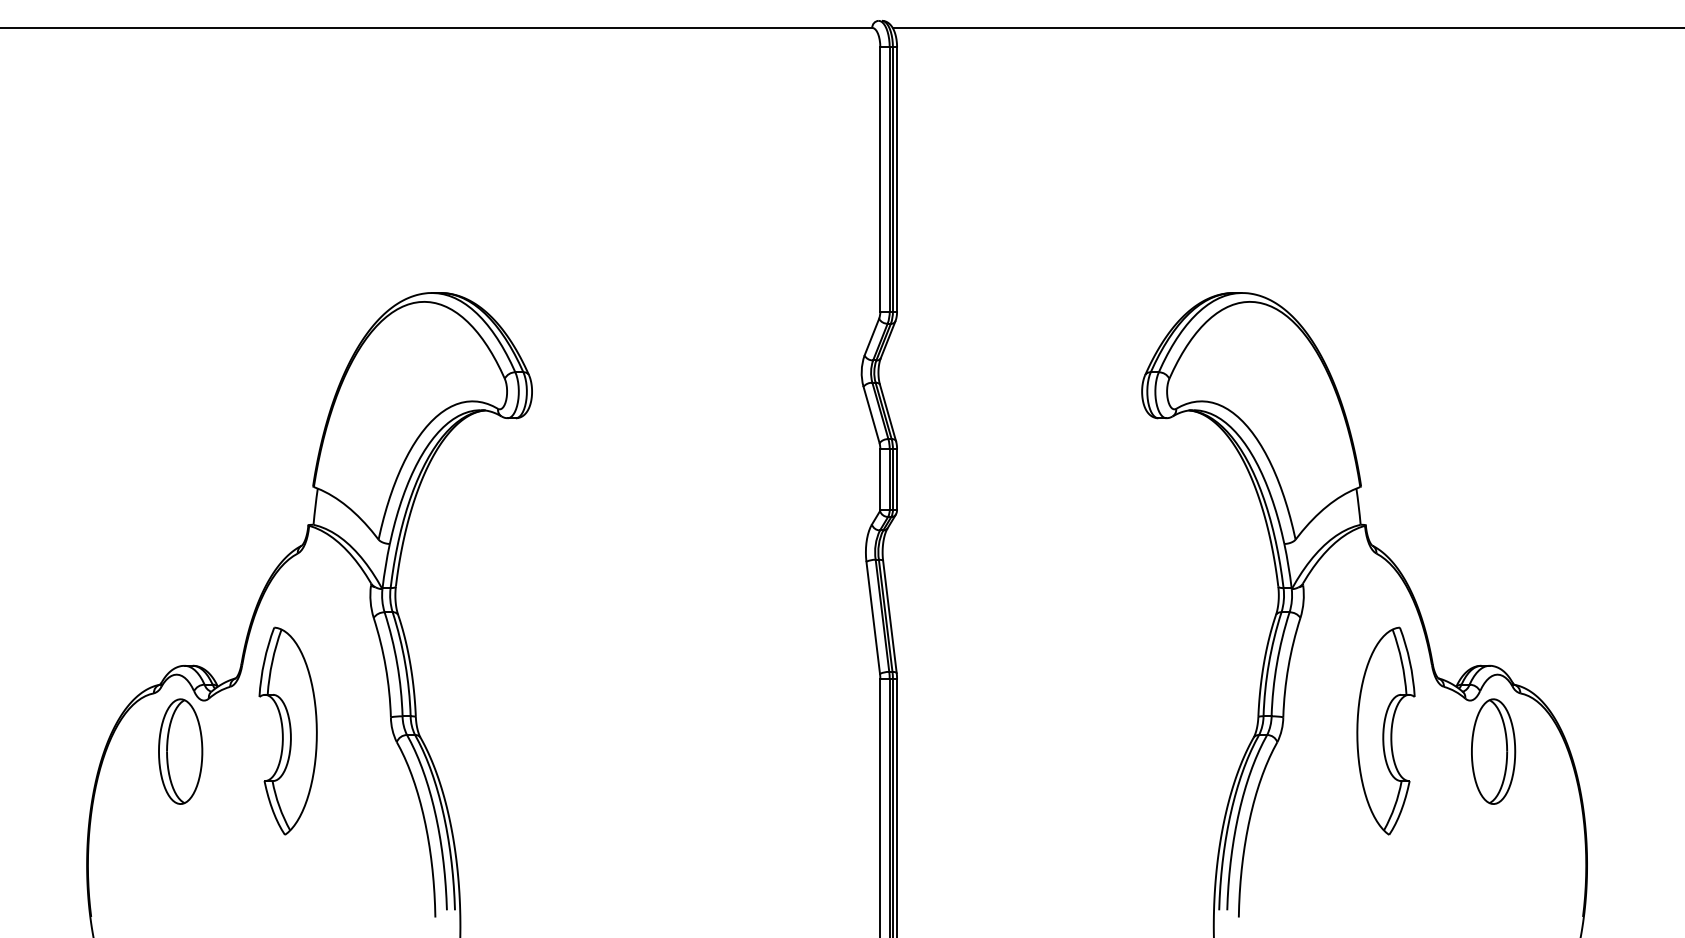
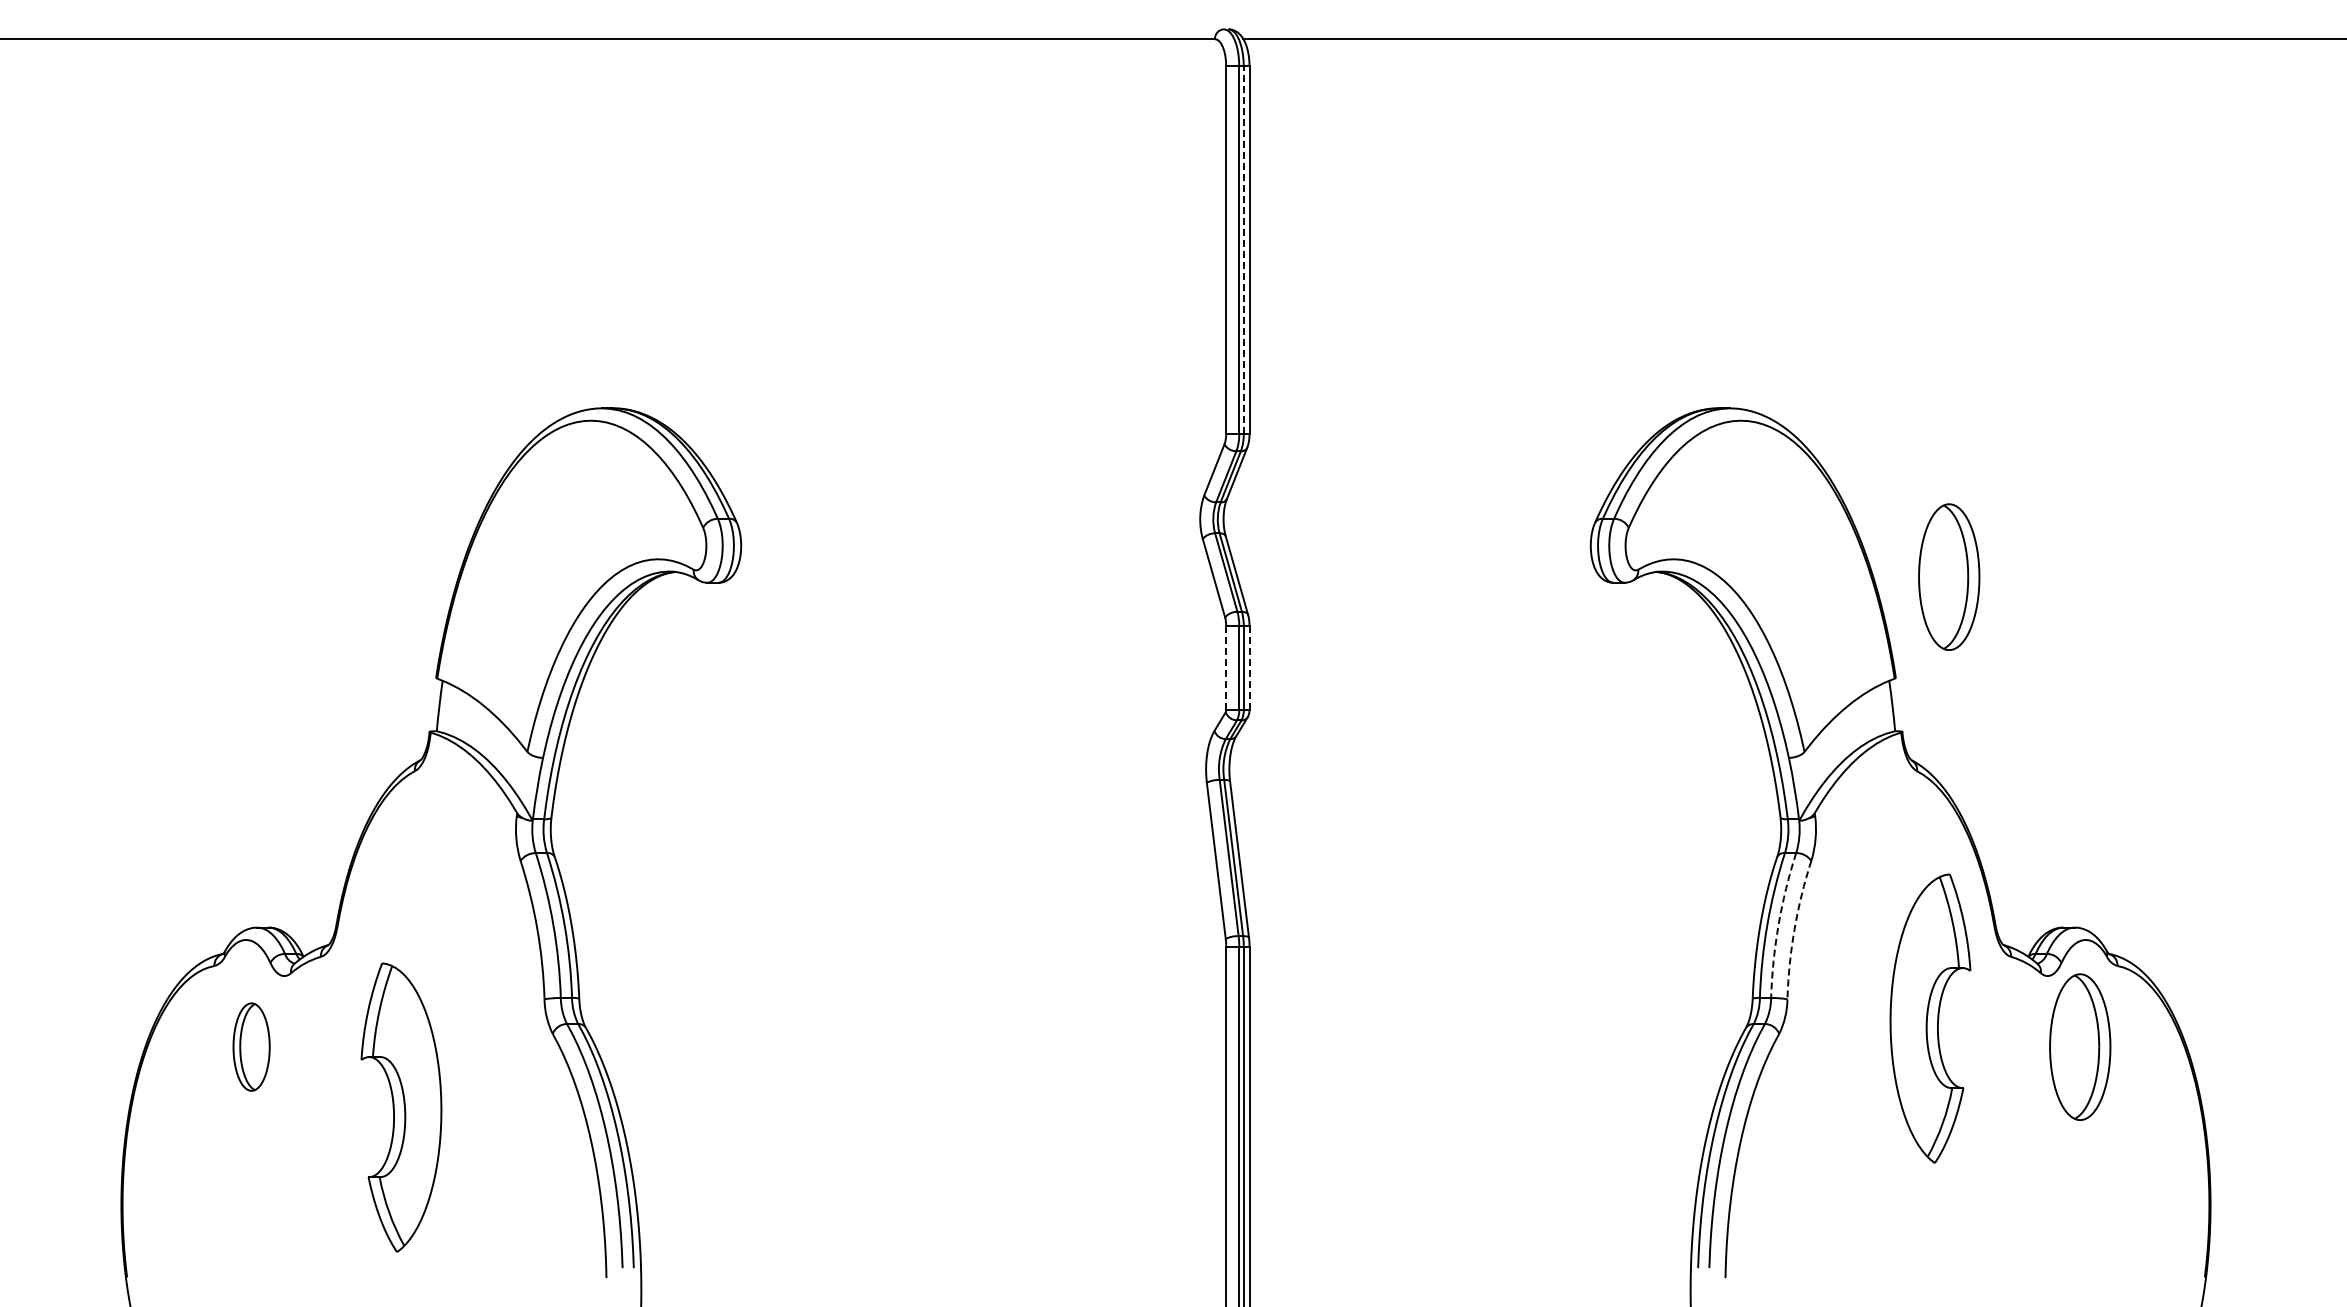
line: (892, 179) -> (1243, 250), solid -> dashed
part: (1399, 413) -> (1949, 576), added
line: (880, 479) -> (1226, 667), solid -> dashed
line: (897, 479) -> (1249, 667), solid -> dashed
arc: (1276, 663) -> (1778, 924), solid -> dashed
arc: (1288, 667) -> (1794, 929), solid -> dashed
part: (288, 731) -> (401, 1107), moved
part: (180, 751) -> (251, 1046), size x0.6

